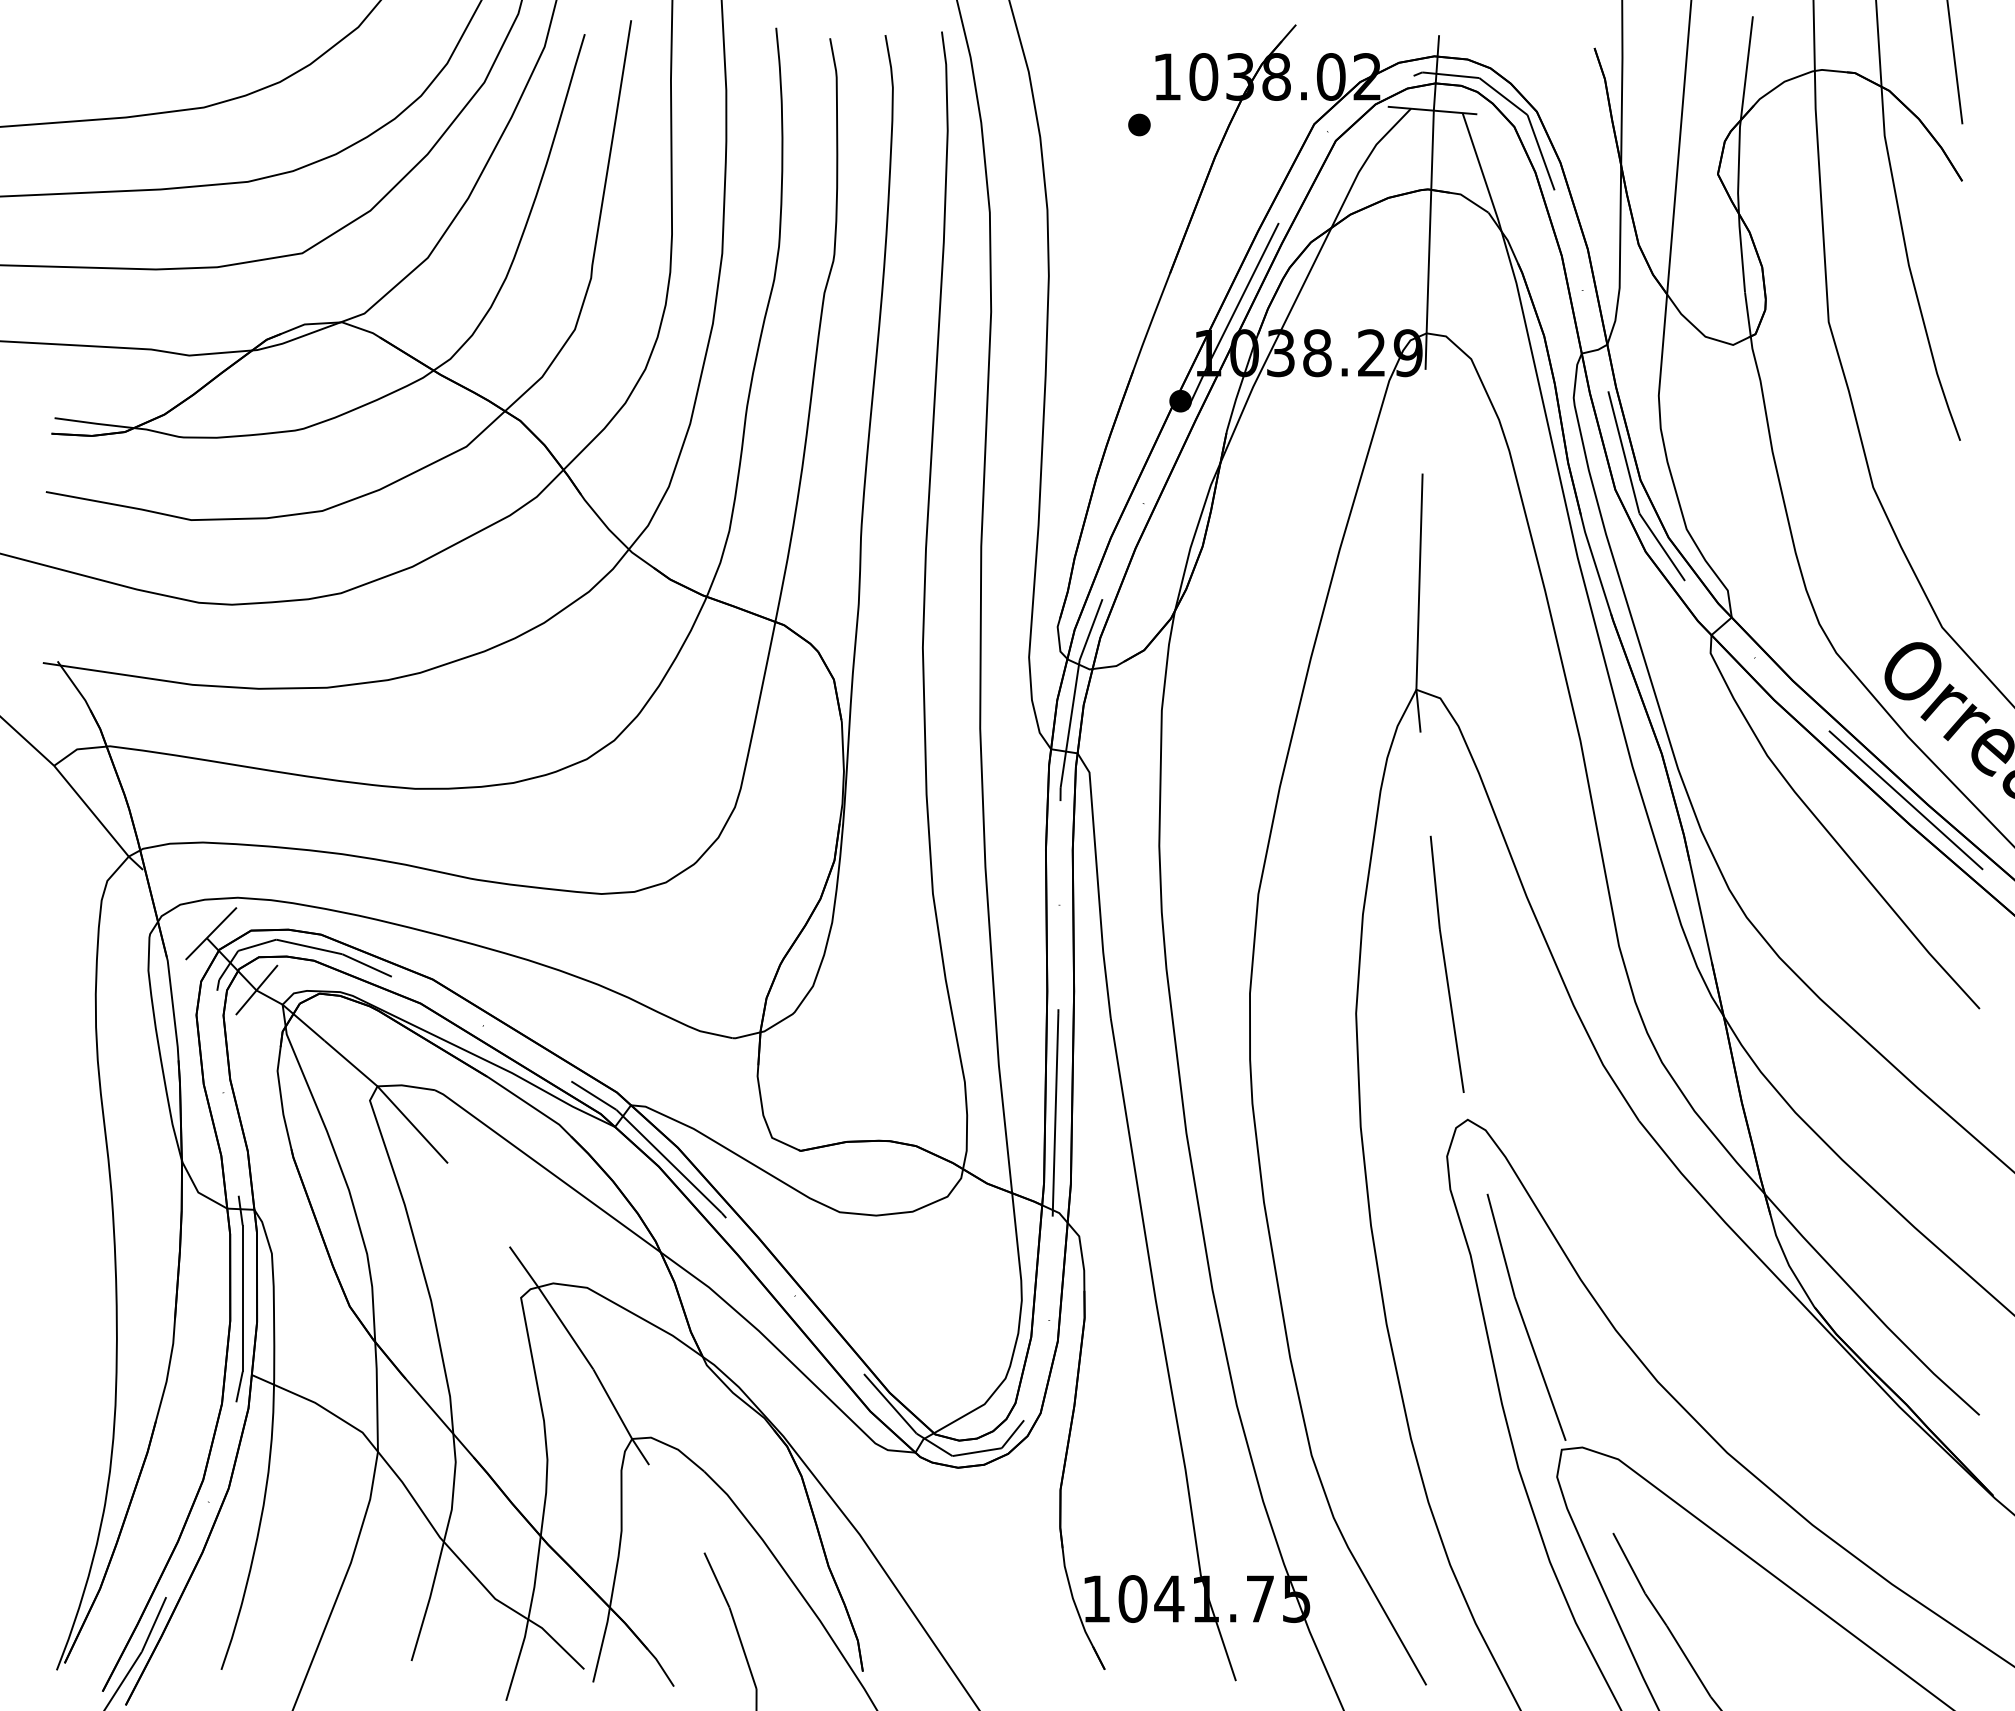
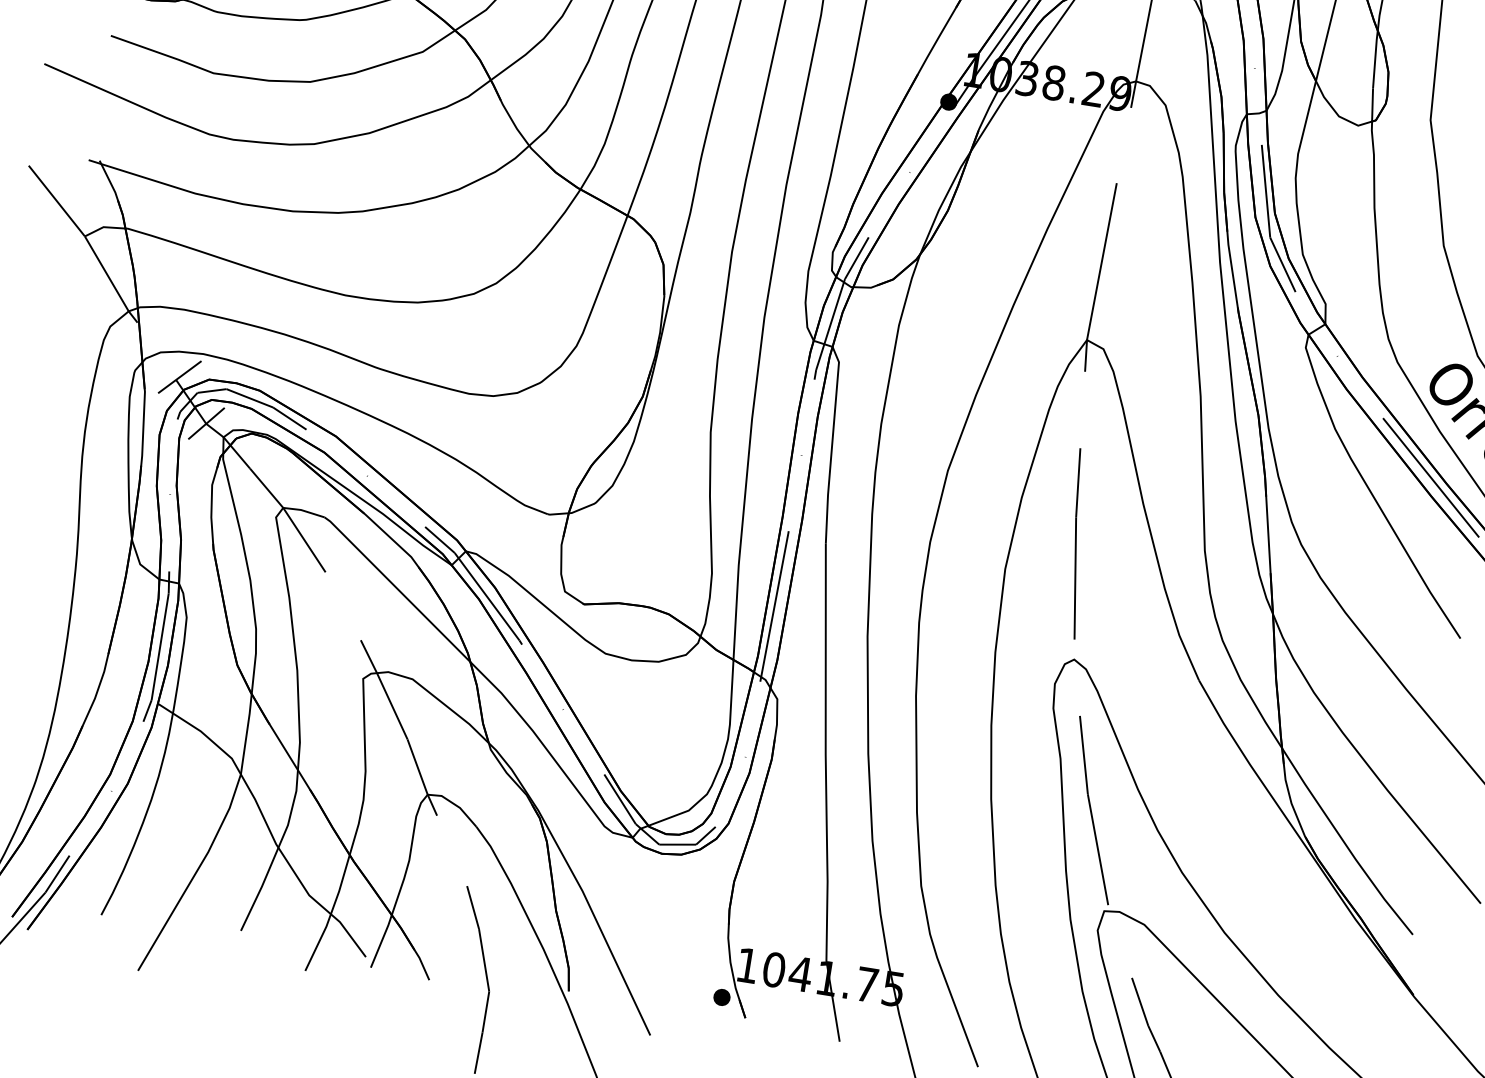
part: (1068, 1646) -> (721, 997), added

